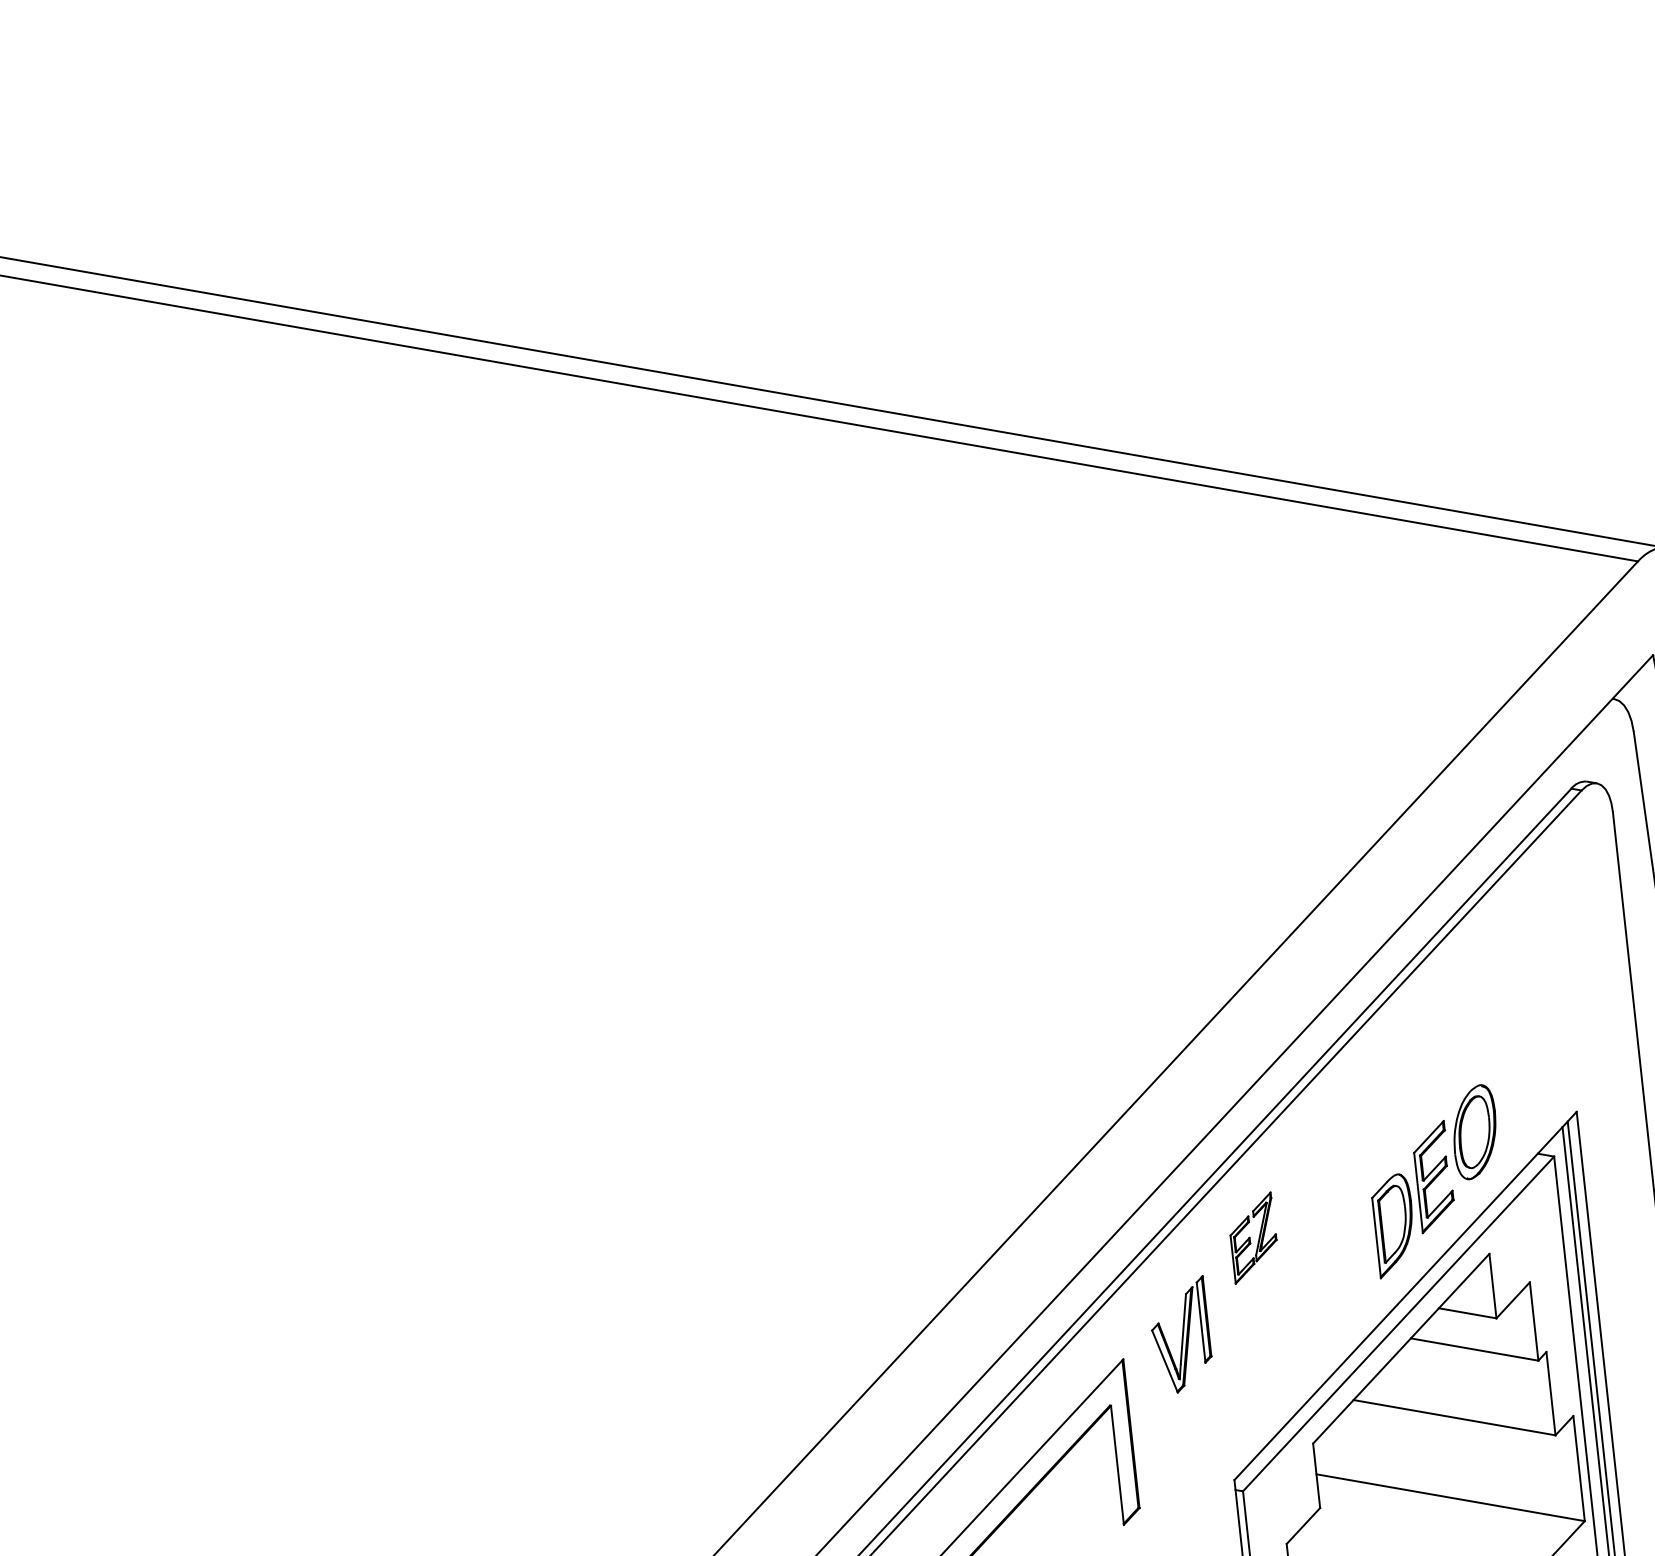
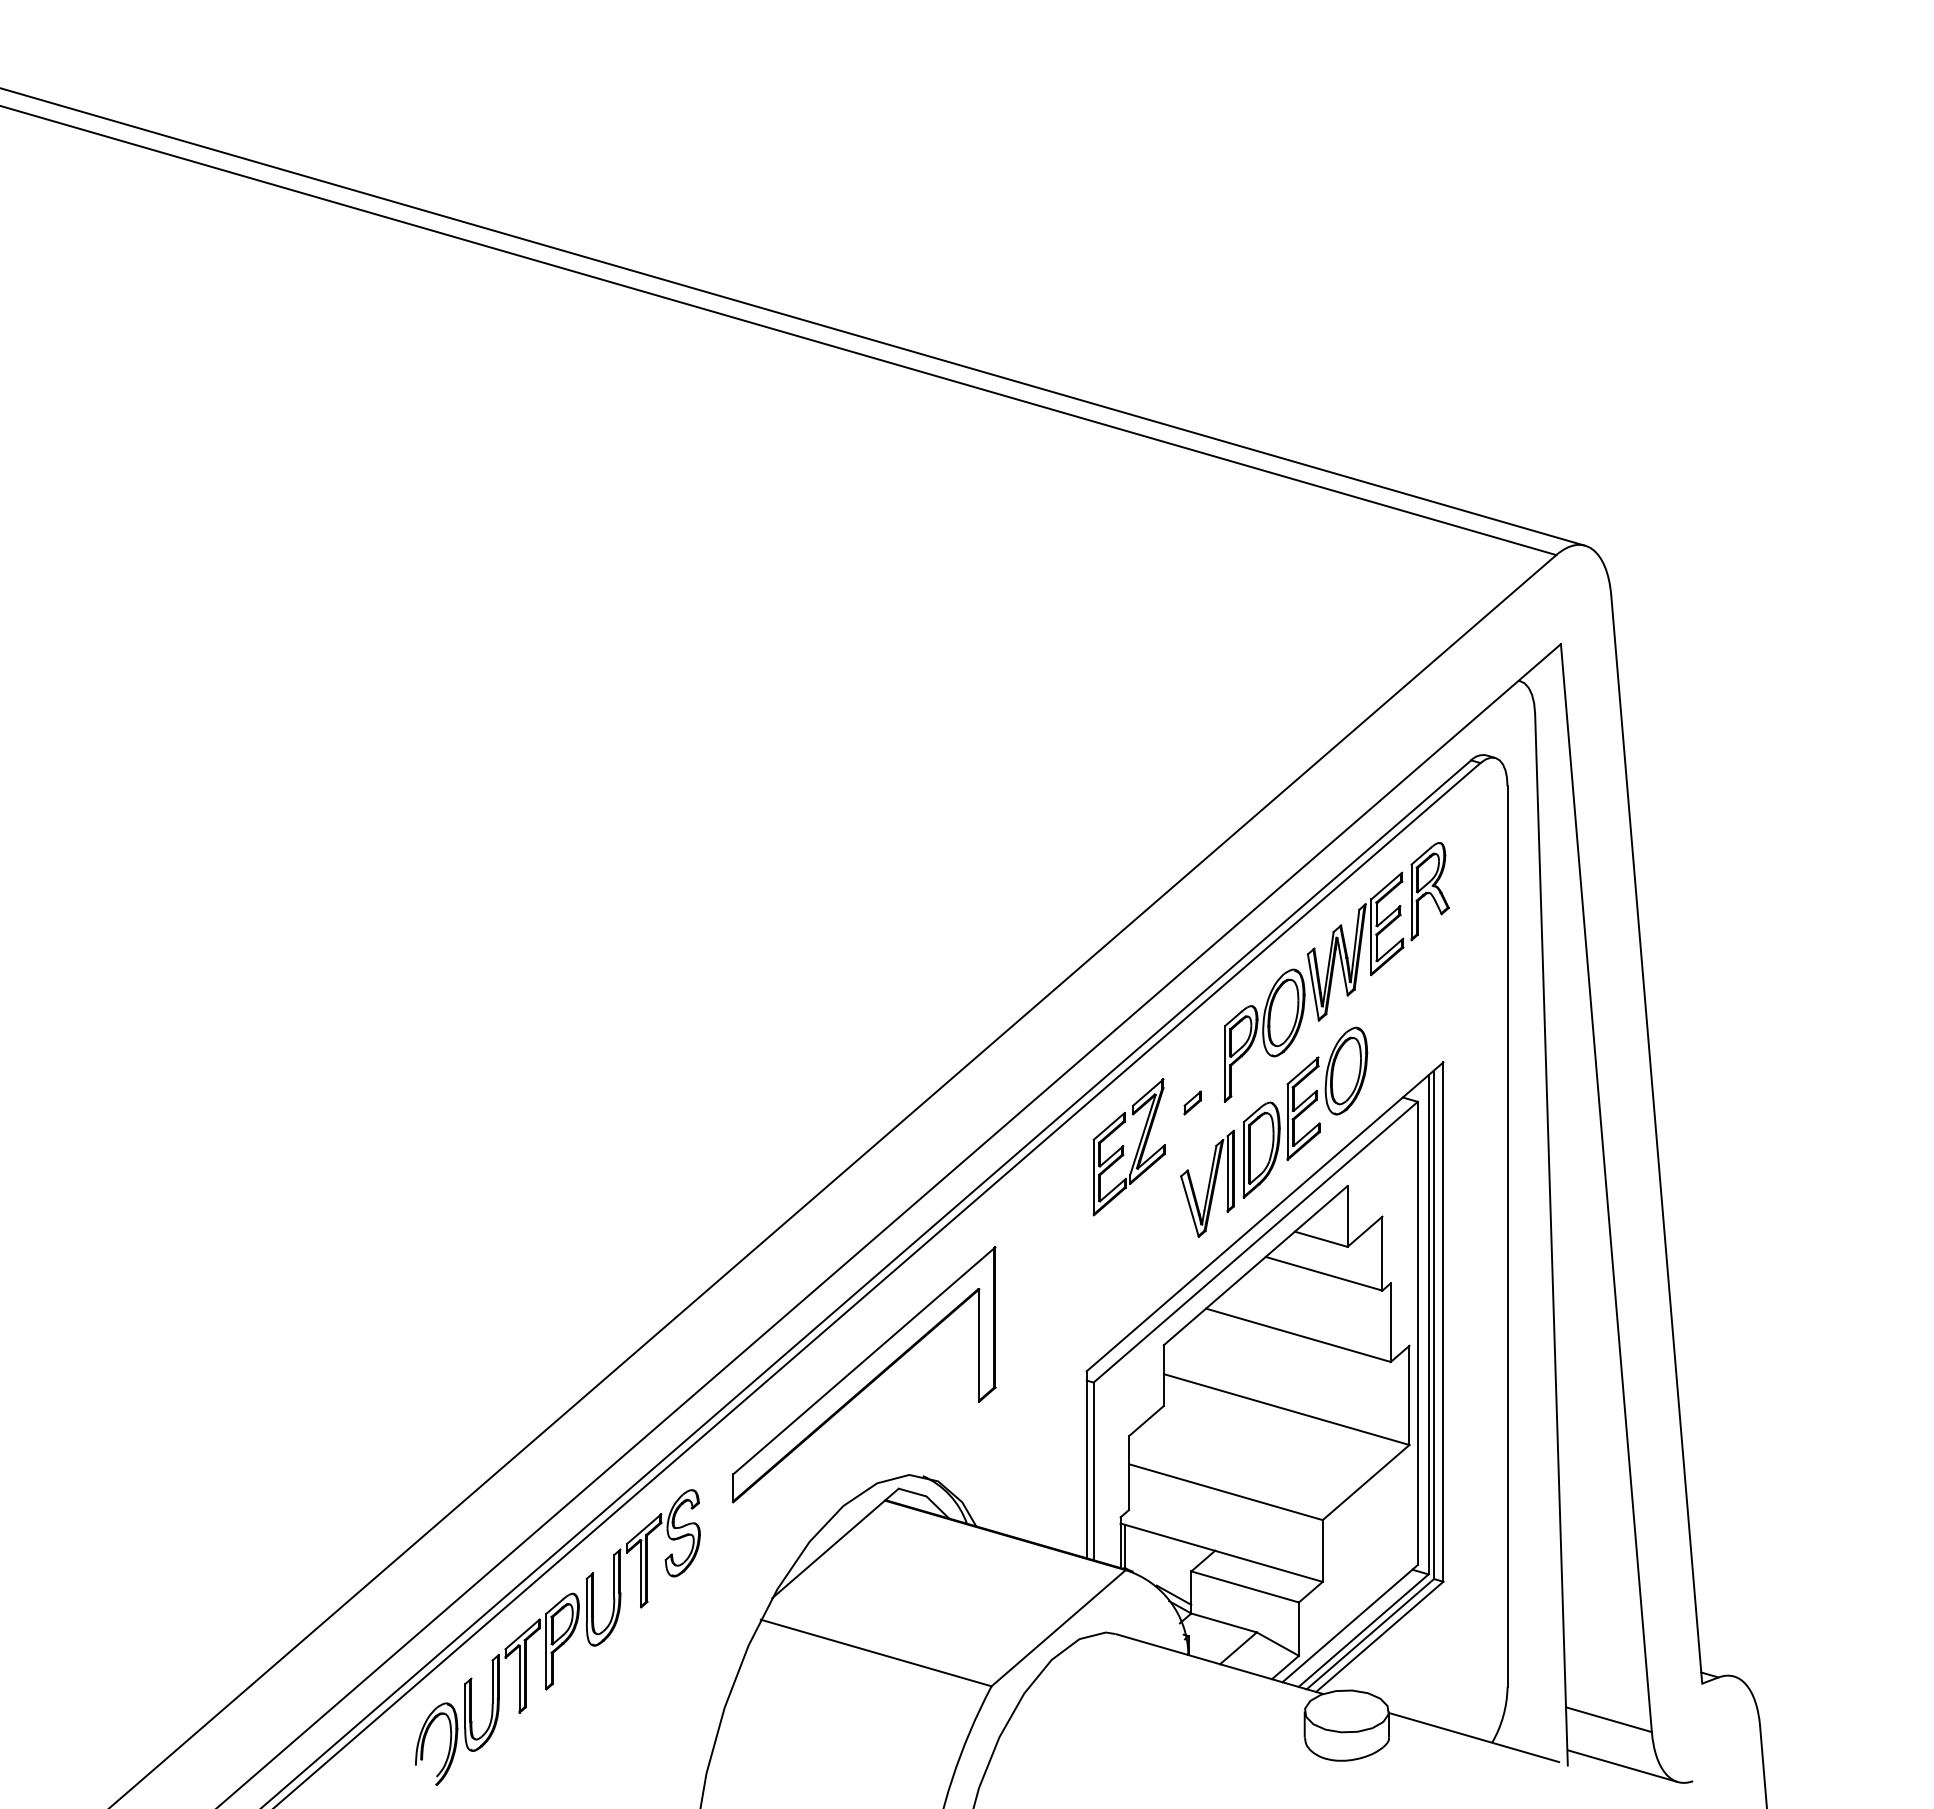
part: (1453, 1028) -> (1336, 972), added
part: (1315, 1183) -> (1192, 1102), added
part: (1252, 1238) -> (1128, 1147), size x1.67
part: (1180, 1335) -> (1207, 1183), moved

